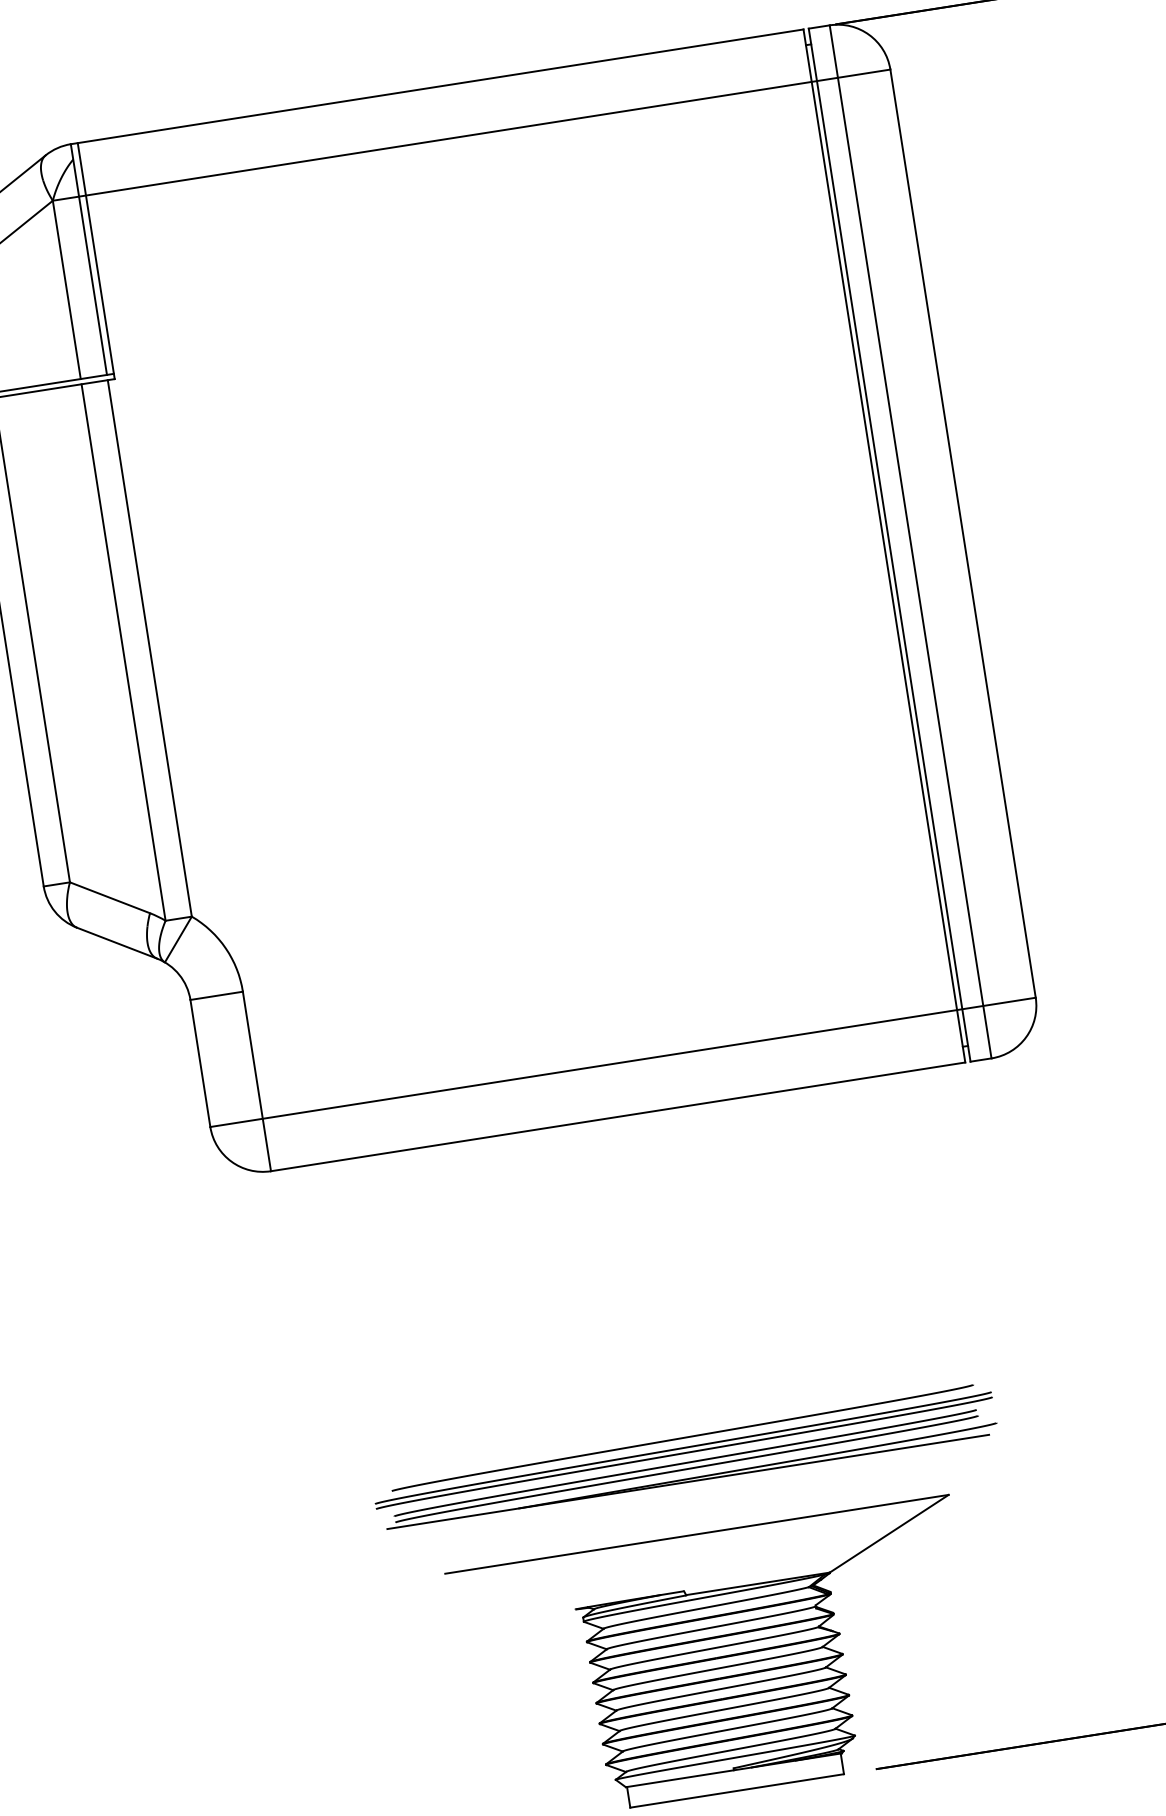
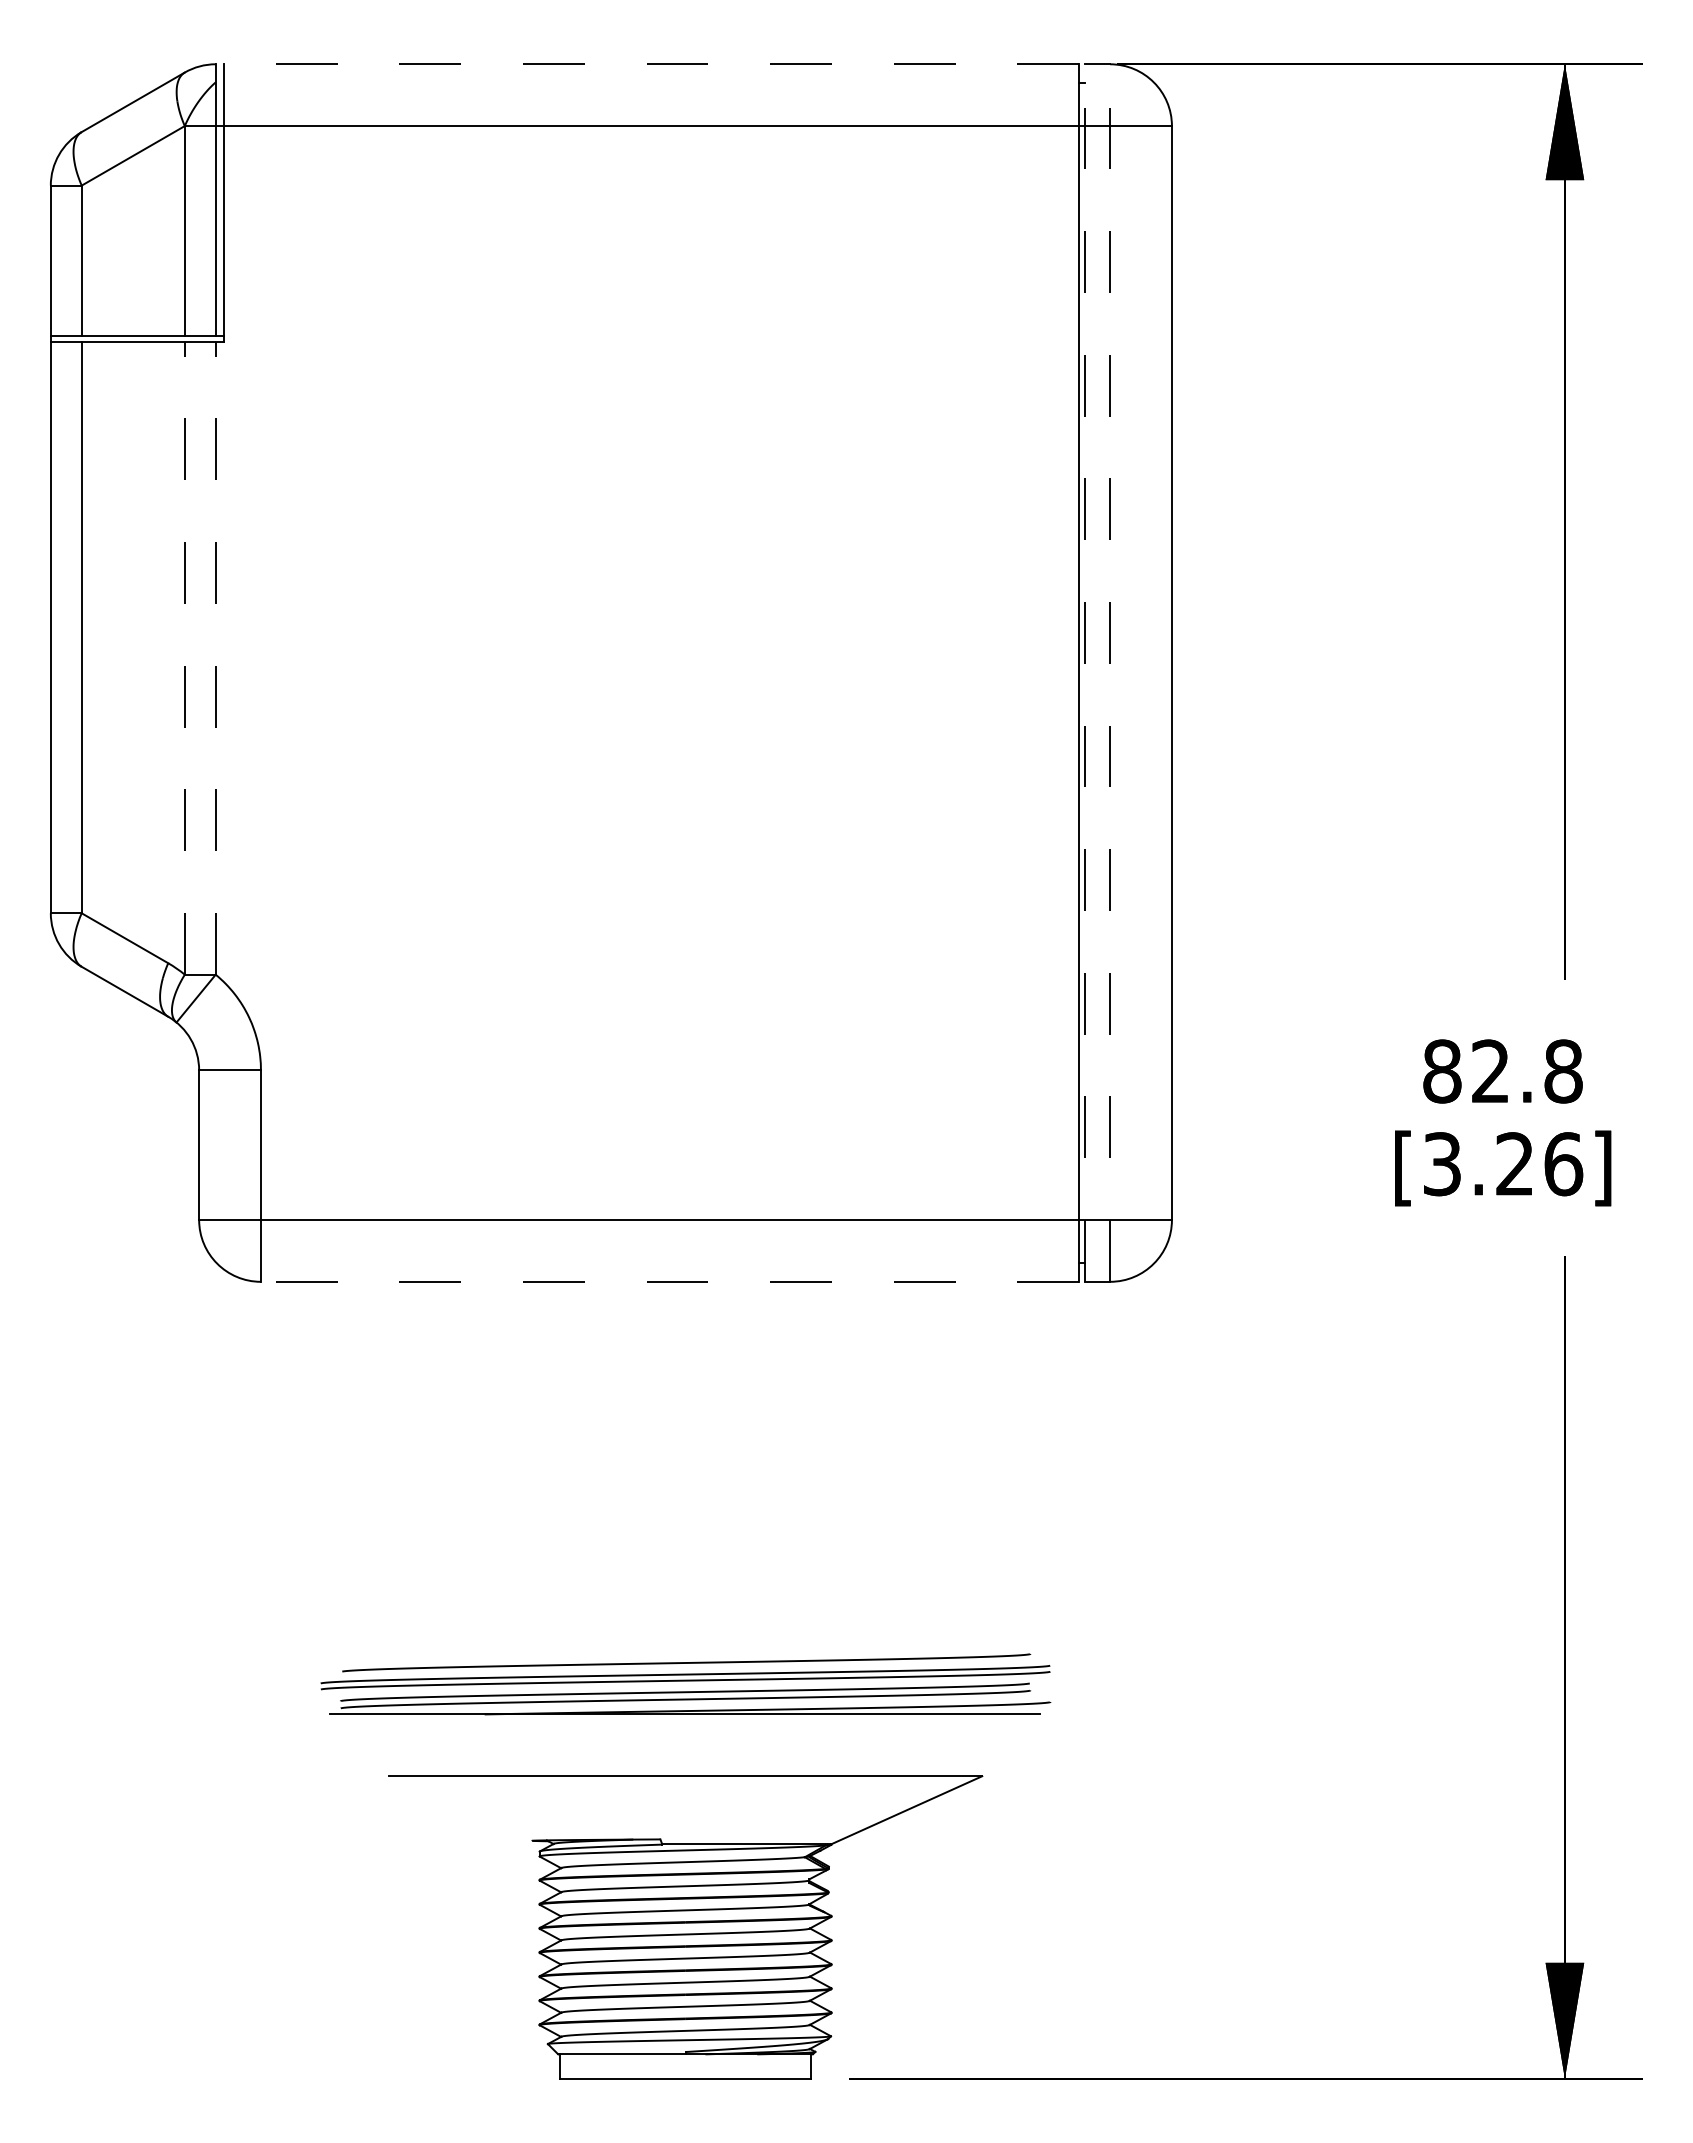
line: (437, 87) -> (647, 64), solid -> dashed
line: (910, 542) -> (1110, 673), solid -> dashed
line: (889, 545) -> (1085, 673), solid -> dashed
line: (149, 648) -> (215, 658), solid -> dashed
line: (123, 652) -> (184, 658), solid -> dashed
line: (617, 1116) -> (669, 1281), solid -> dashed

